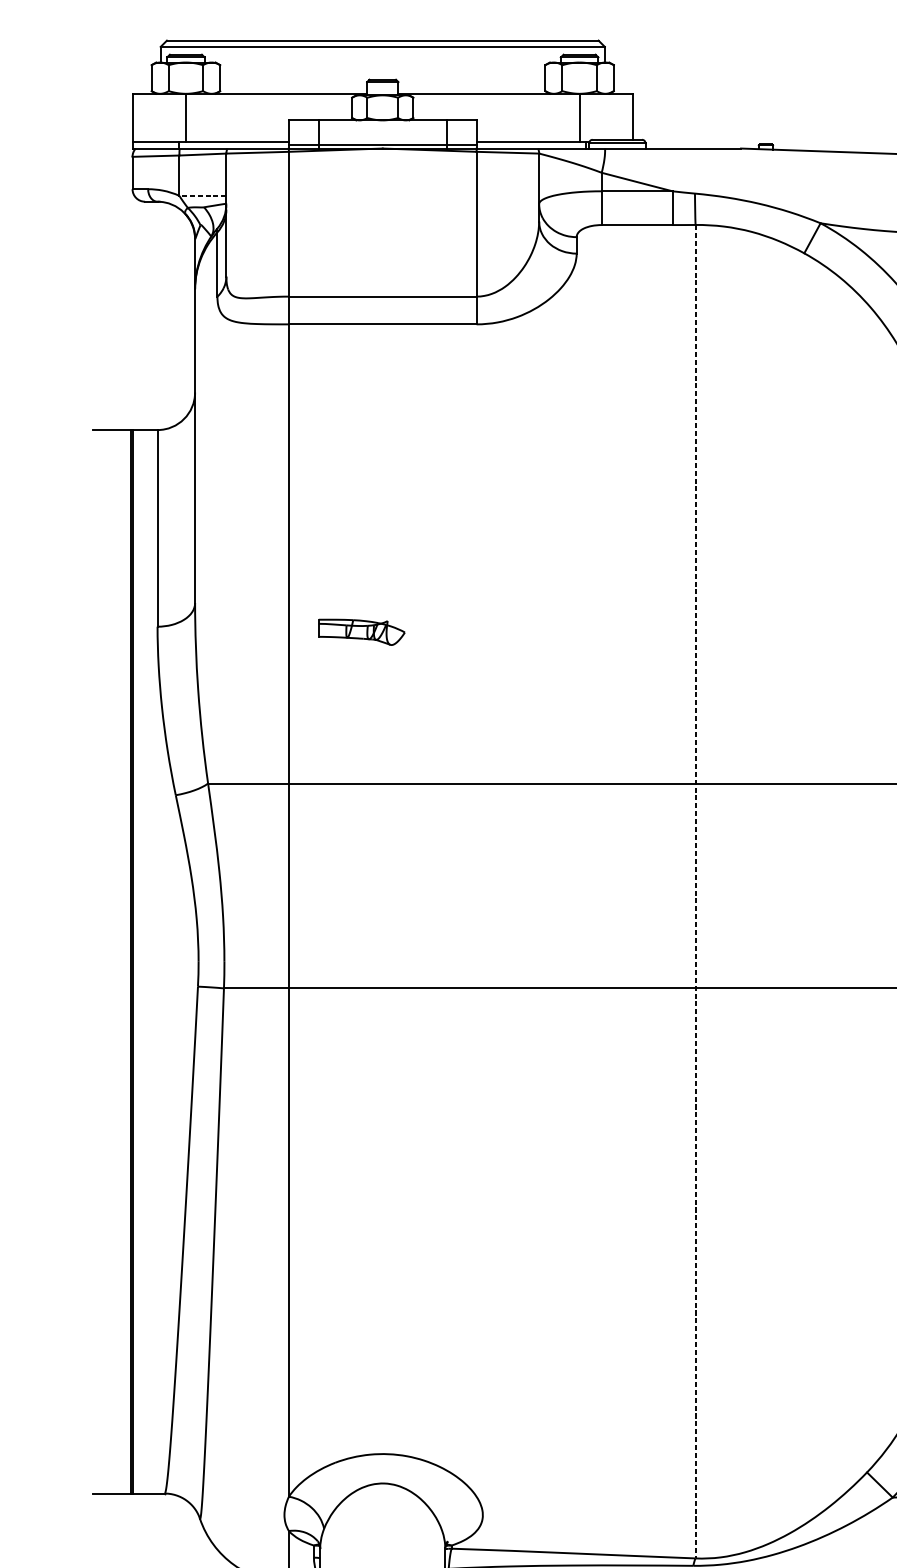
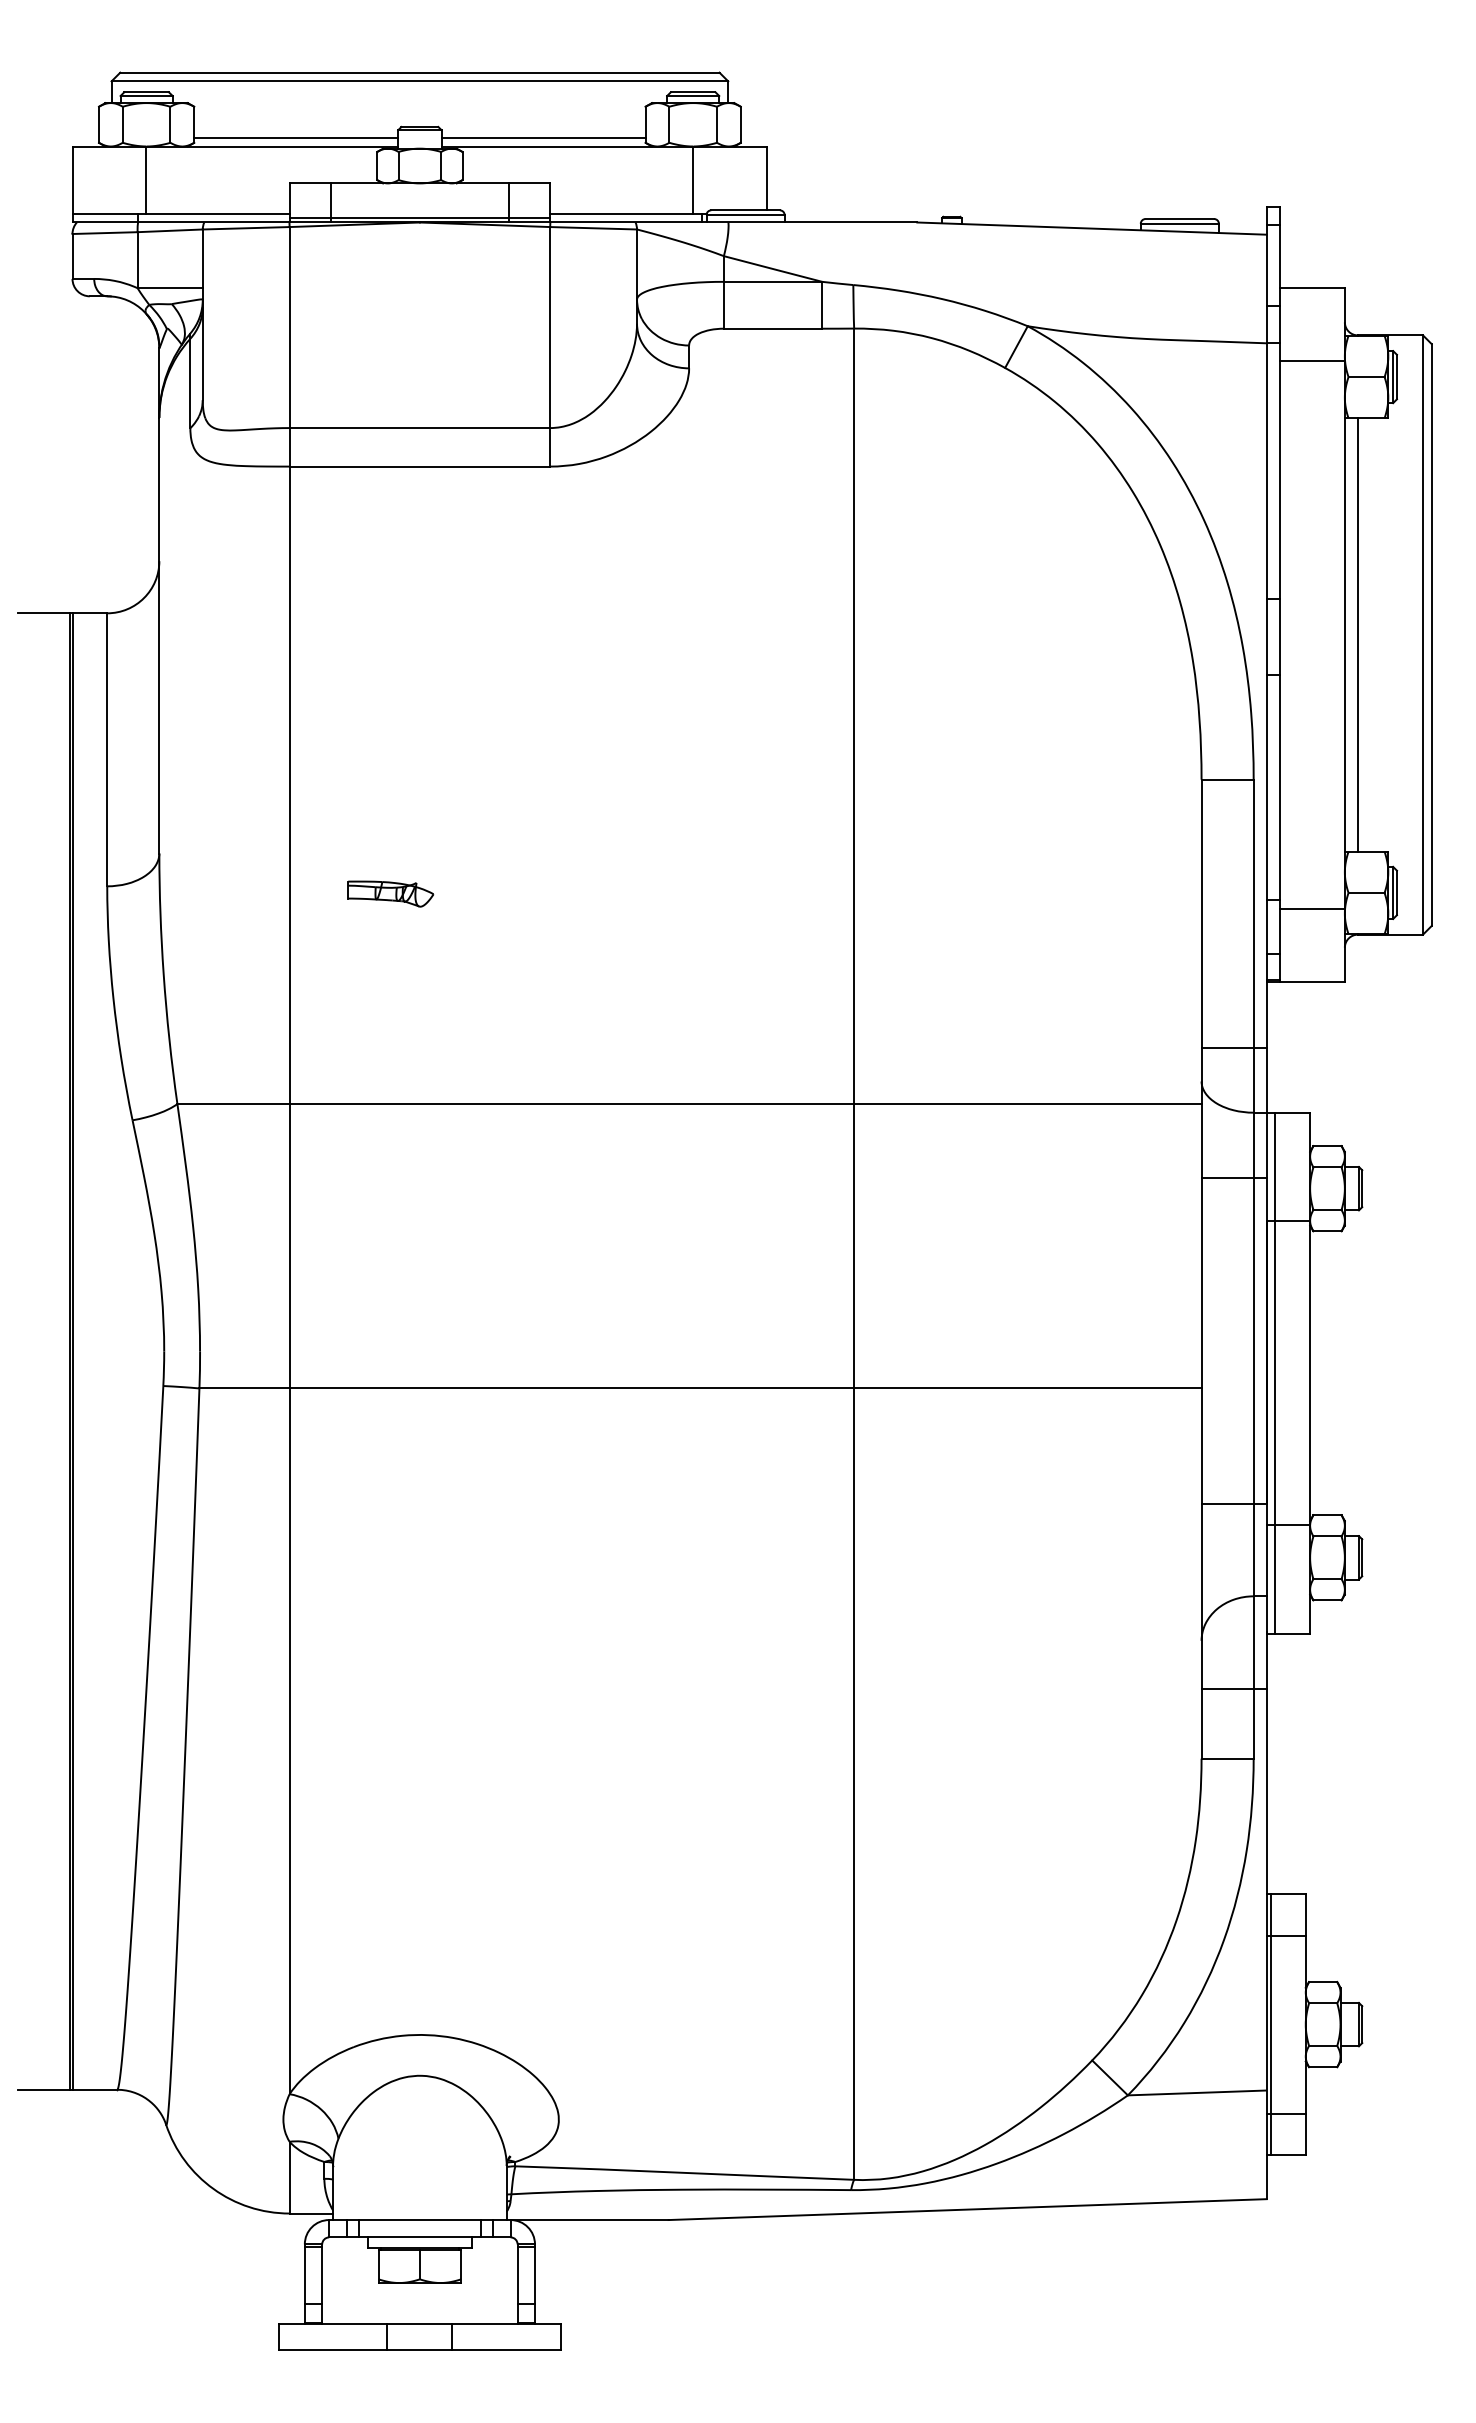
line: (293, 87) -> (296, 137), added
line: (471, 87) -> (543, 137), added
line: (203, 196) -> (170, 288), dashed -> solid
part: (361, 631) -> (390, 893), size x0.71
line: (695, 891) -> (854, 1254), dashed -> solid

